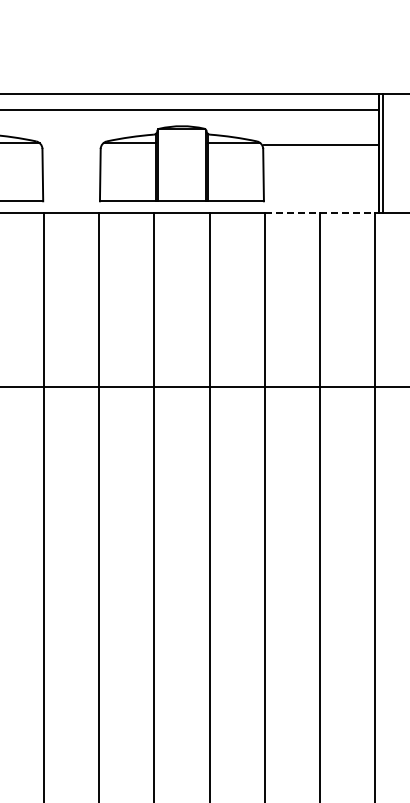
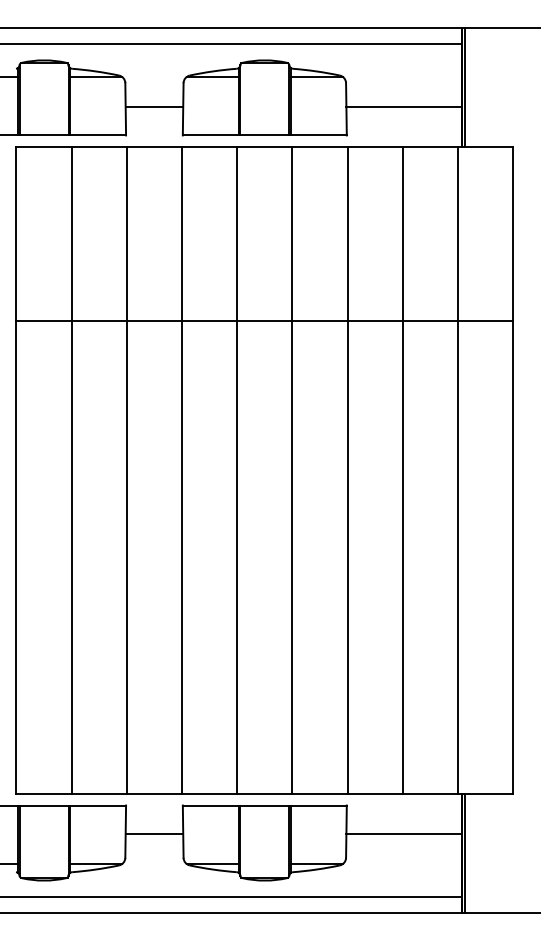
line: (320, 145) -> (403, 107), moved
line: (71, 173) -> (154, 107), added
line: (320, 213) -> (403, 147), dashed -> solid

